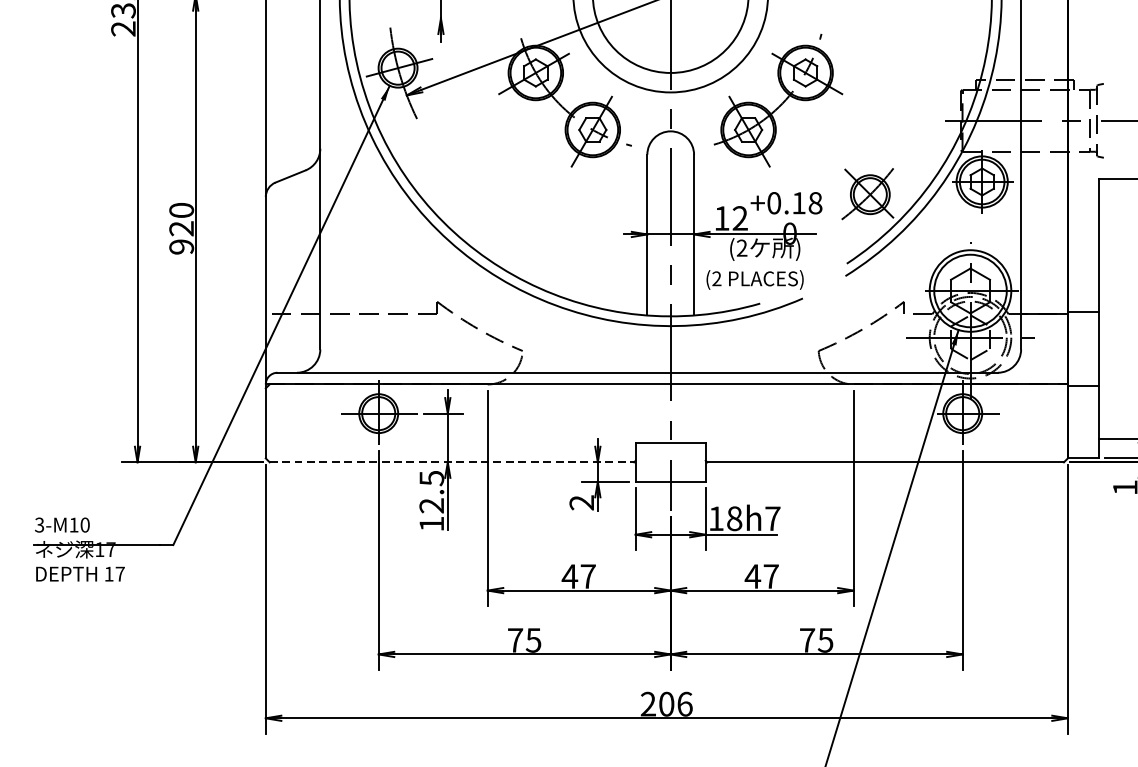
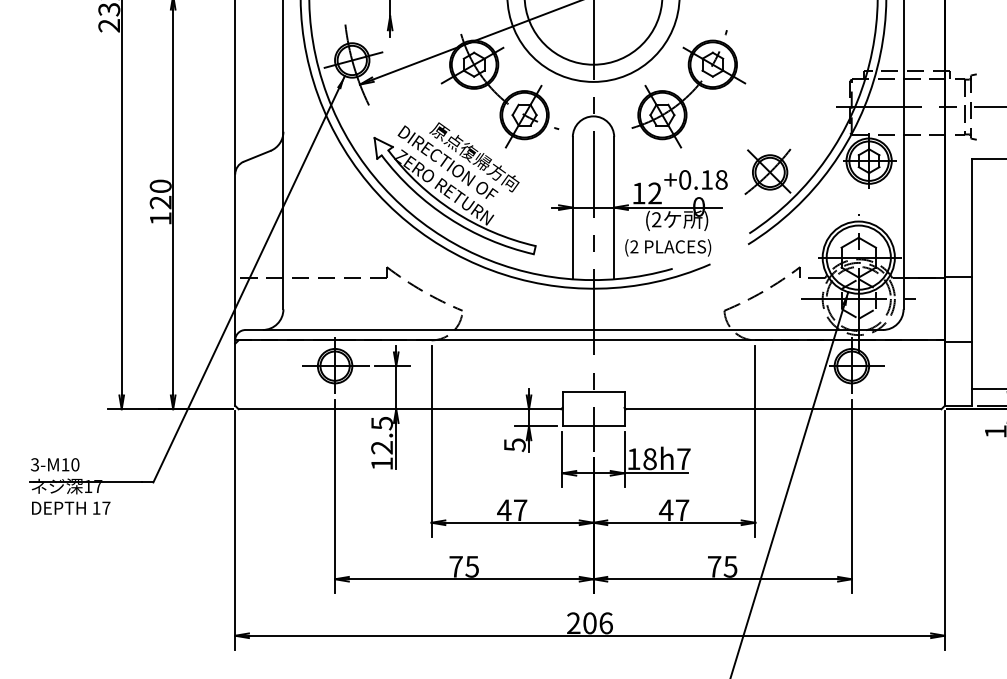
part: (513, 212) -> (454, 188), added
text: (181, 246) -> (160, 218), 920 -> 120
line: (452, 462) -> (400, 409), dashed -> solid
text: (581, 503) -> (514, 445), 2 -> 5

